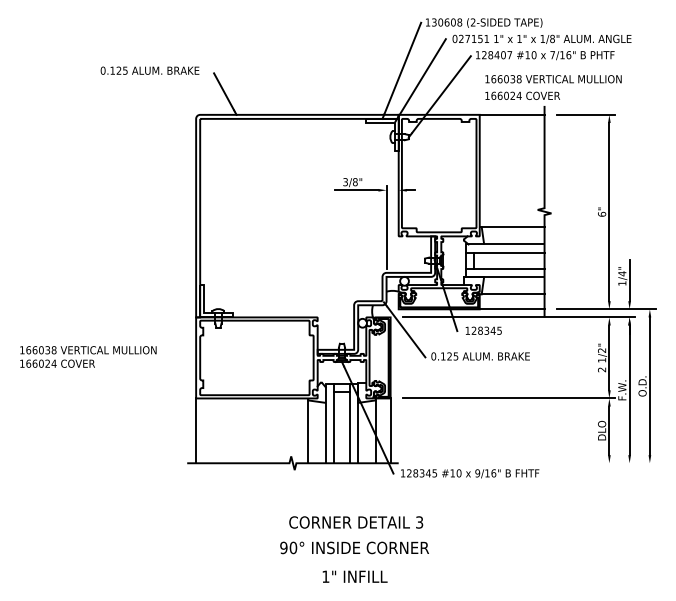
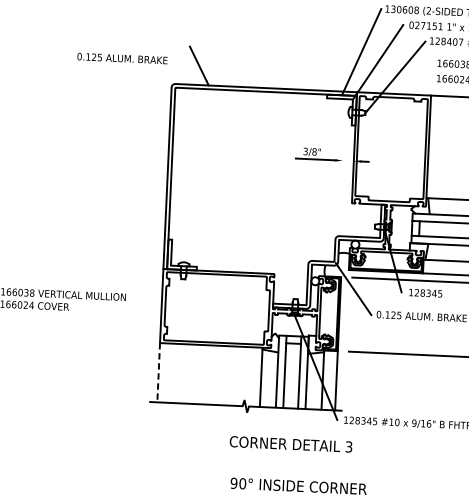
text: (149, 70) -> (122, 58), moved
line: (386, 227) -> (341, 194), removed
line: (196, 431) -> (159, 373), solid -> dashed
text: (356, 522) -> (291, 444), moved

